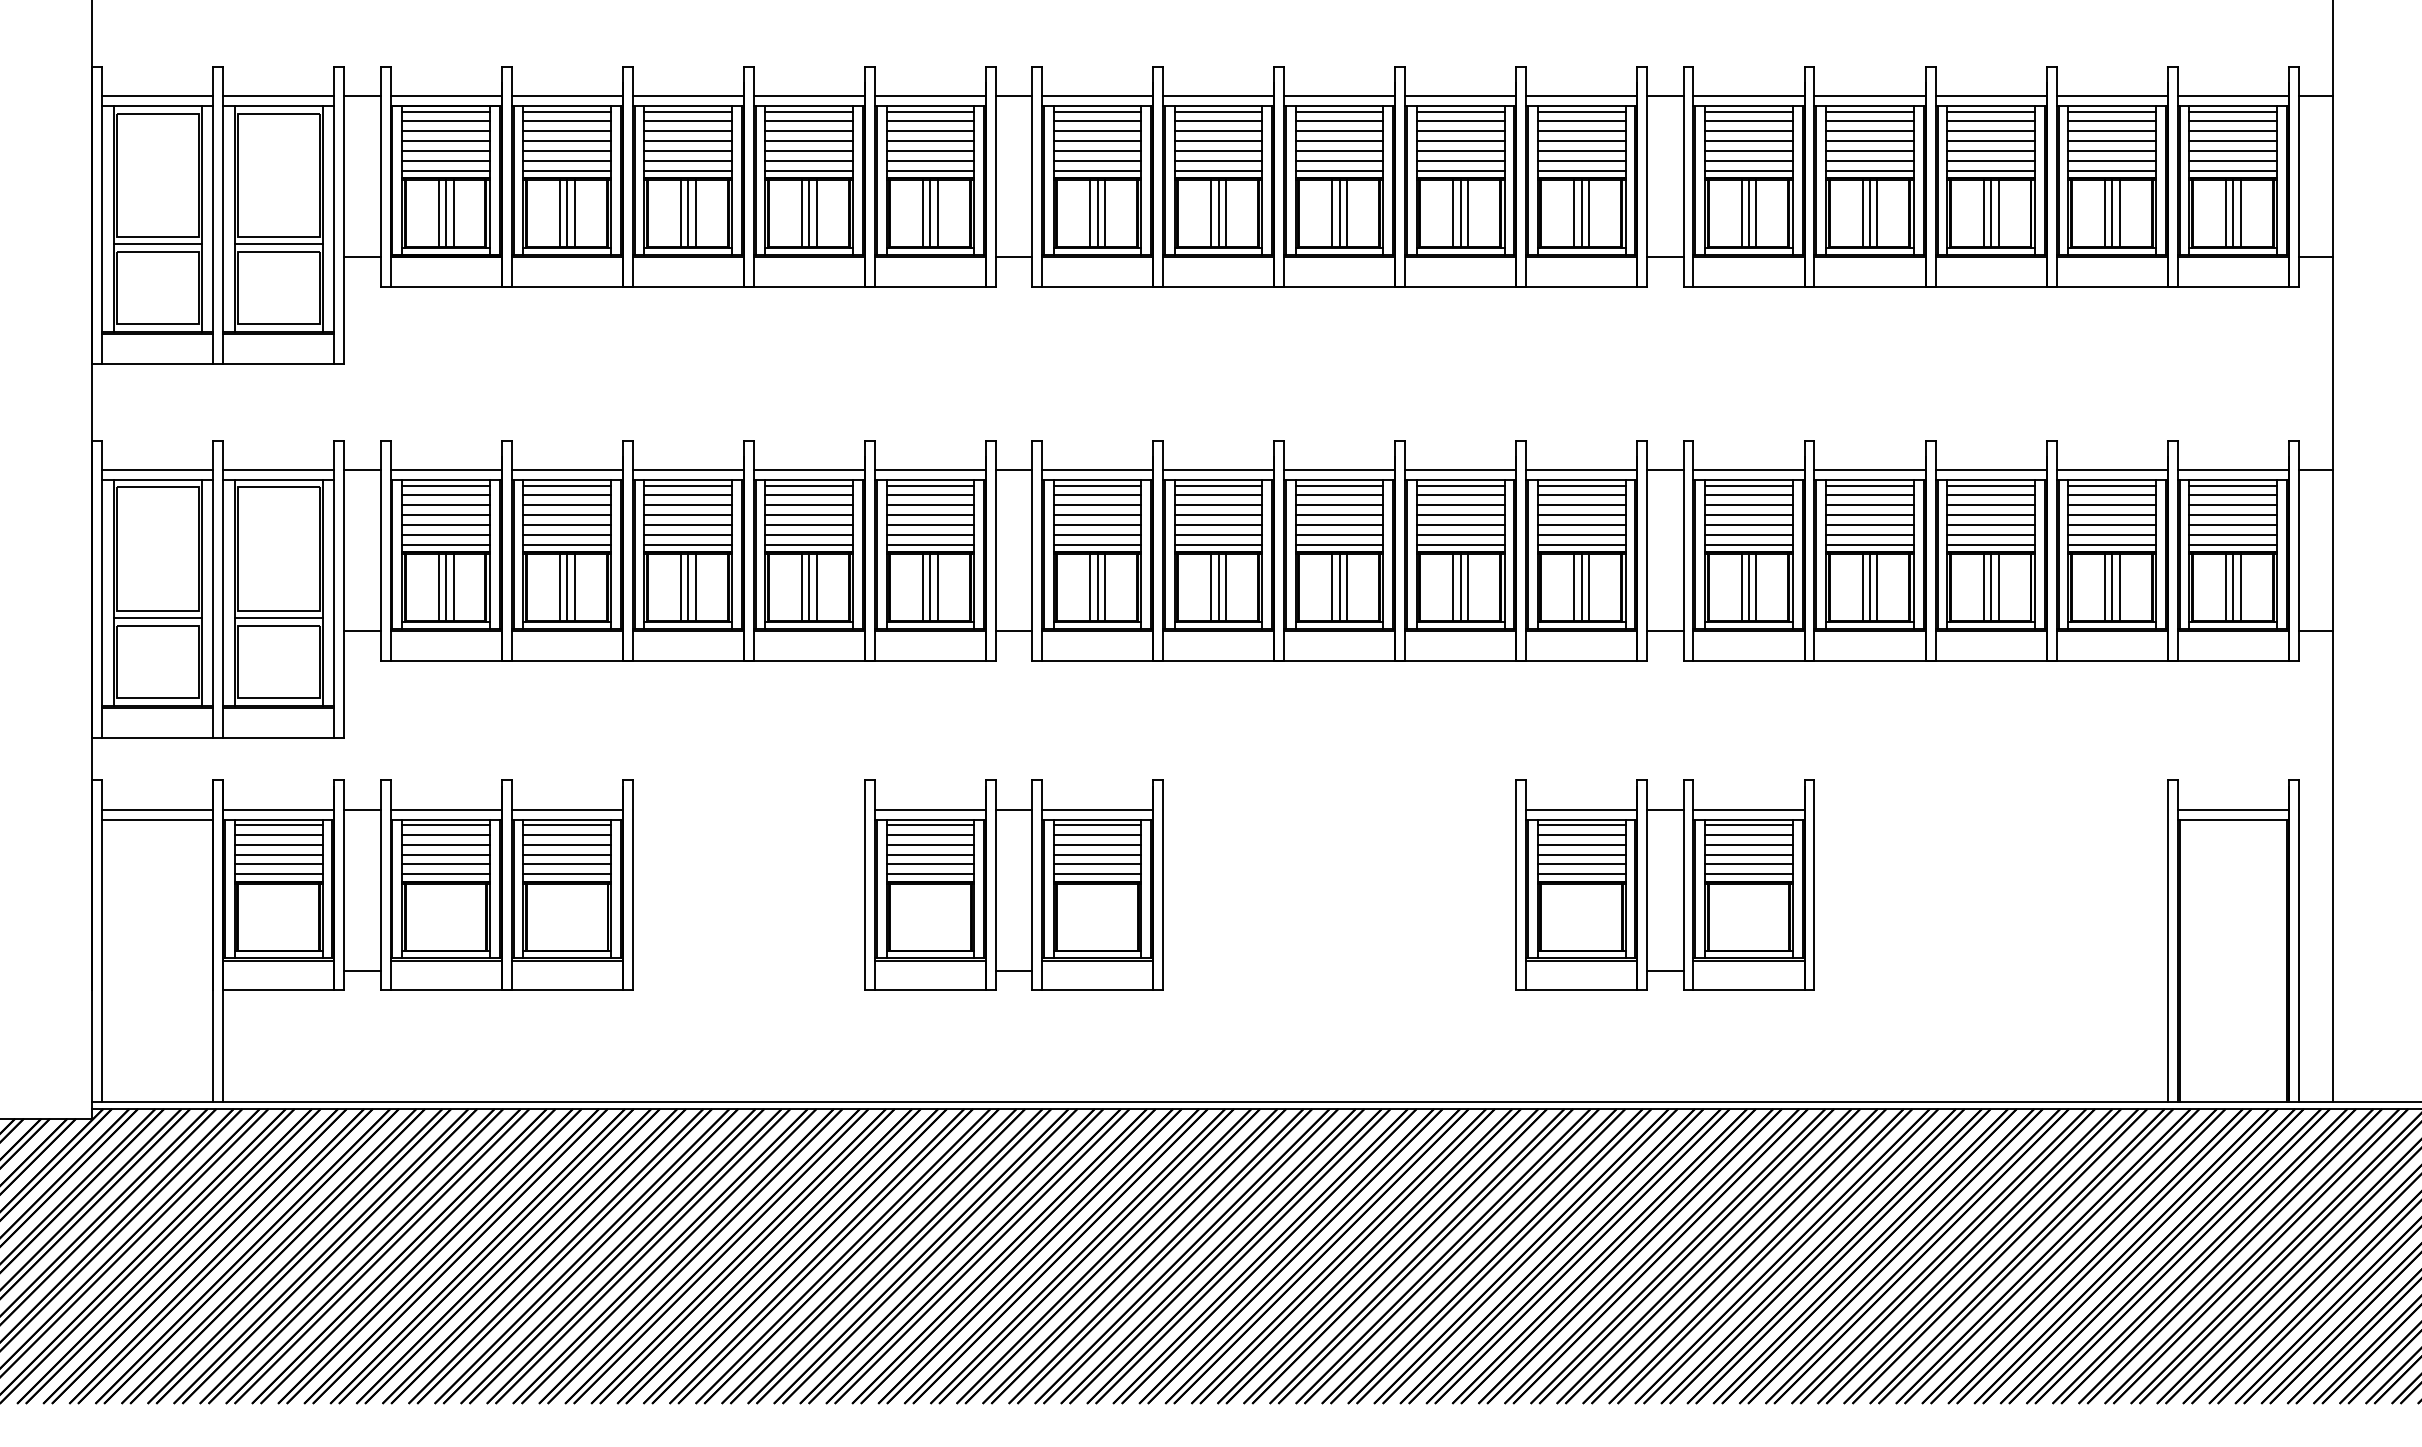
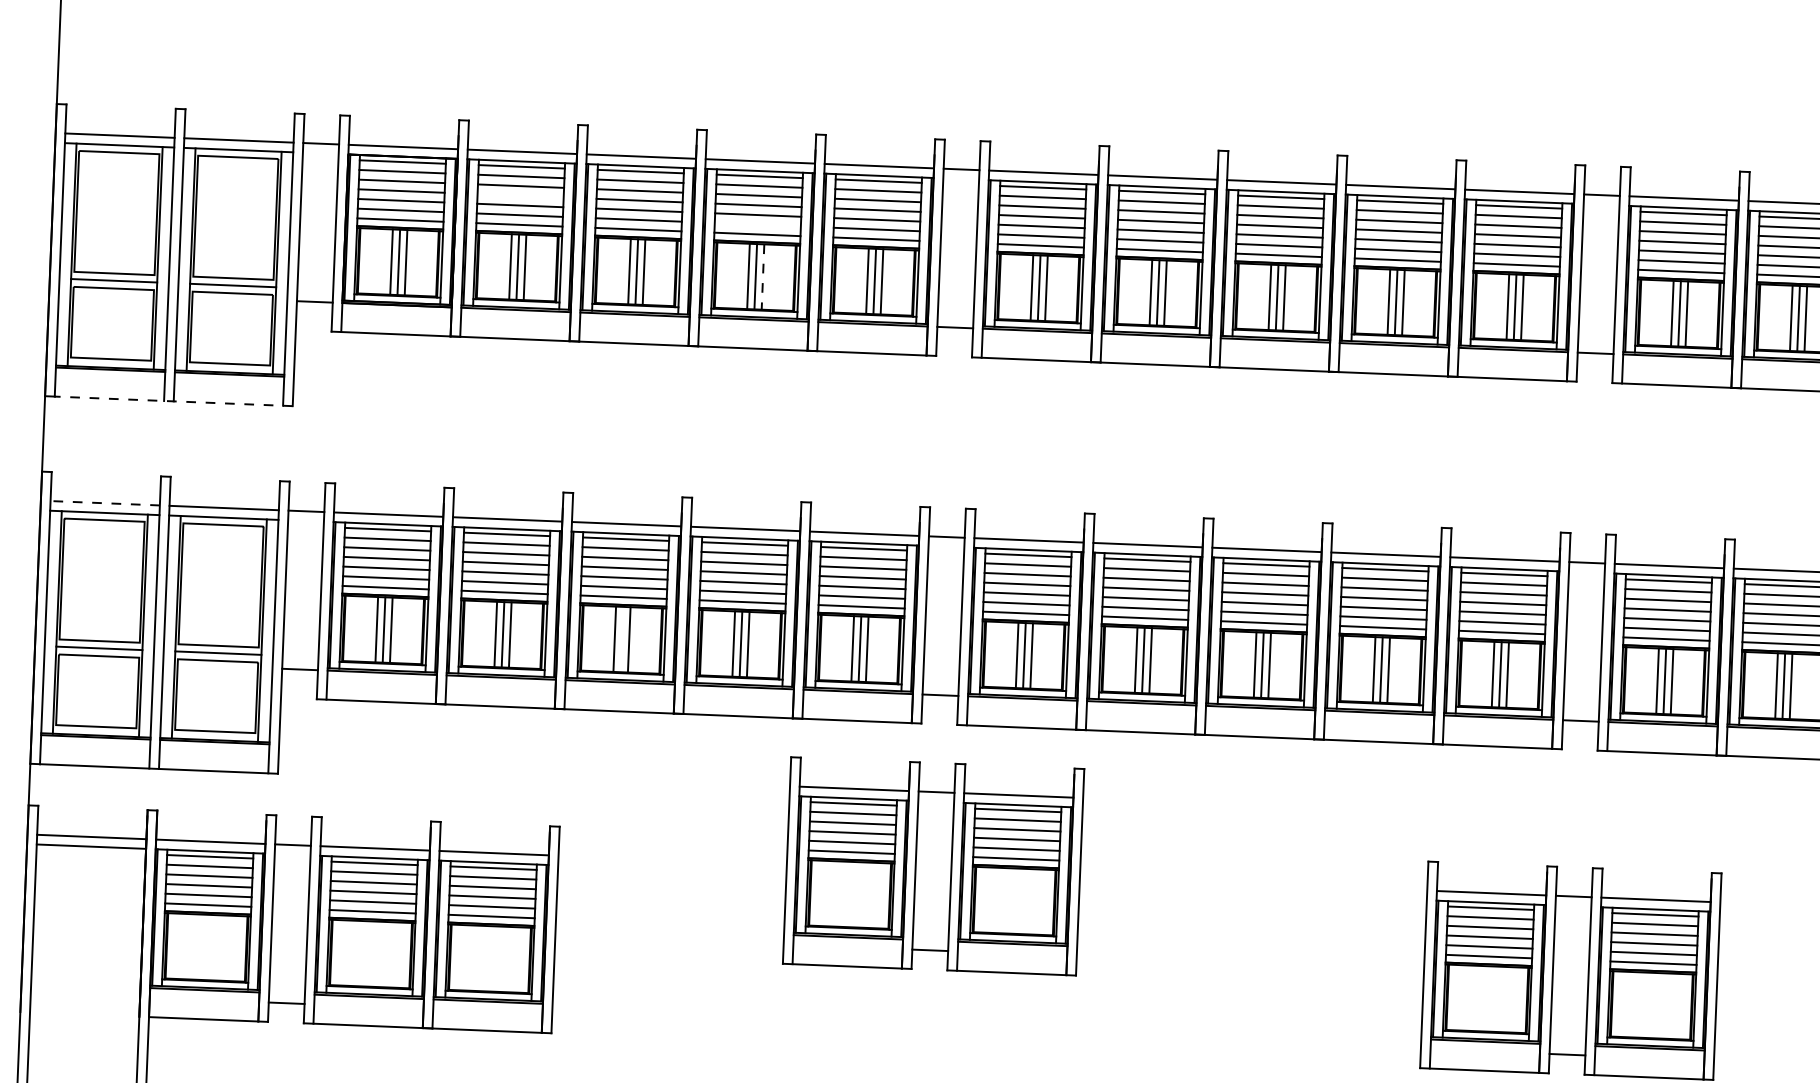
line: (566, 141) -> (519, 196), removed
line: (809, 160) -> (758, 224), removed
line: (816, 214) -> (762, 277), solid -> dashed
line: (222, 363) -> (173, 400), solid -> dashed
line: (157, 470) -> (104, 503), solid -> dashed
line: (688, 587) -> (622, 639), removed
part: (1013, 884) -> (933, 865), moved

